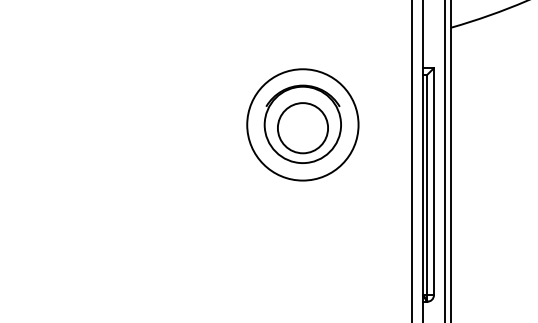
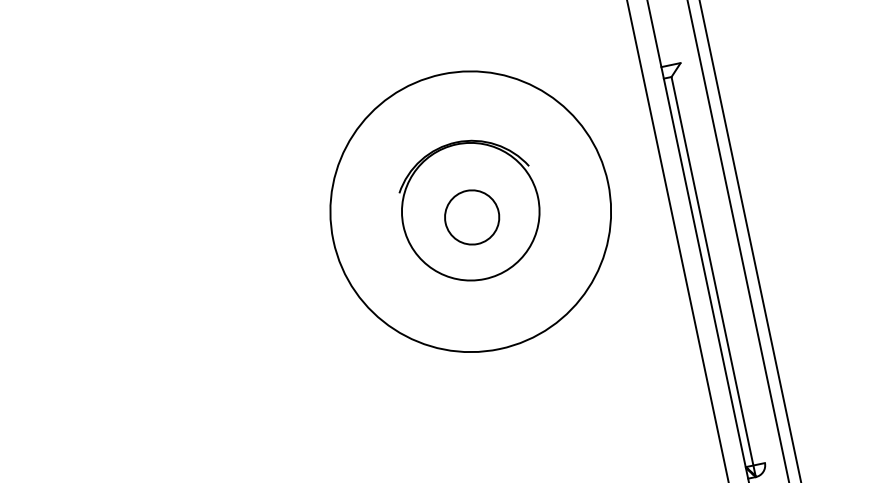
circle: (302, 124) -> (469, 211), size x1.4
circle: (302, 128) -> (471, 218), size x0.6
line: (433, 181) -> (721, 262), removed

